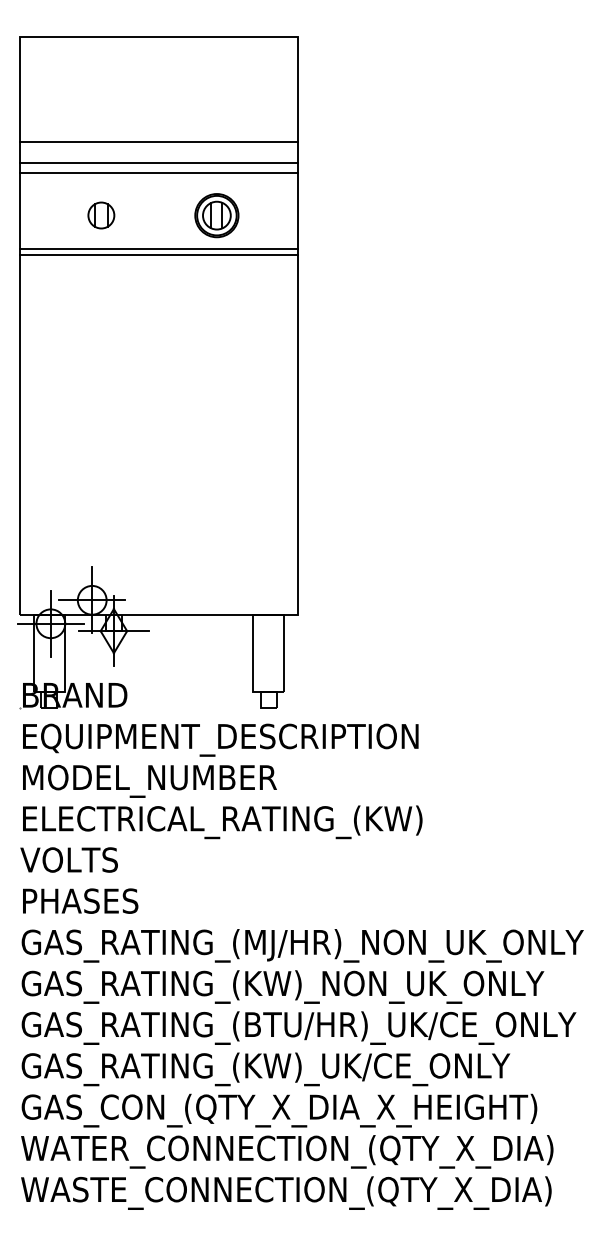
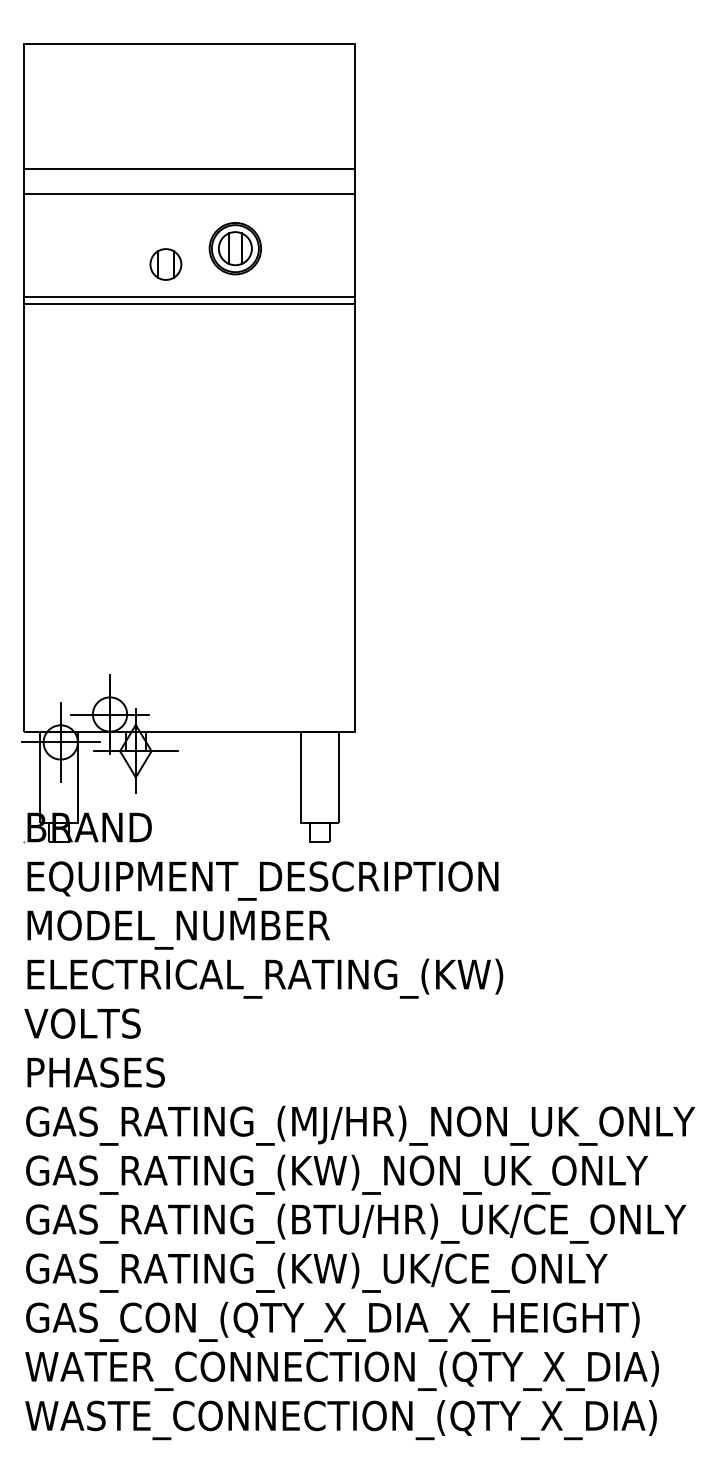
line: (159, 172) -> (189, 205), removed
part: (101, 215) -> (165, 264), moved
part: (216, 215) -> (234, 248), moved

